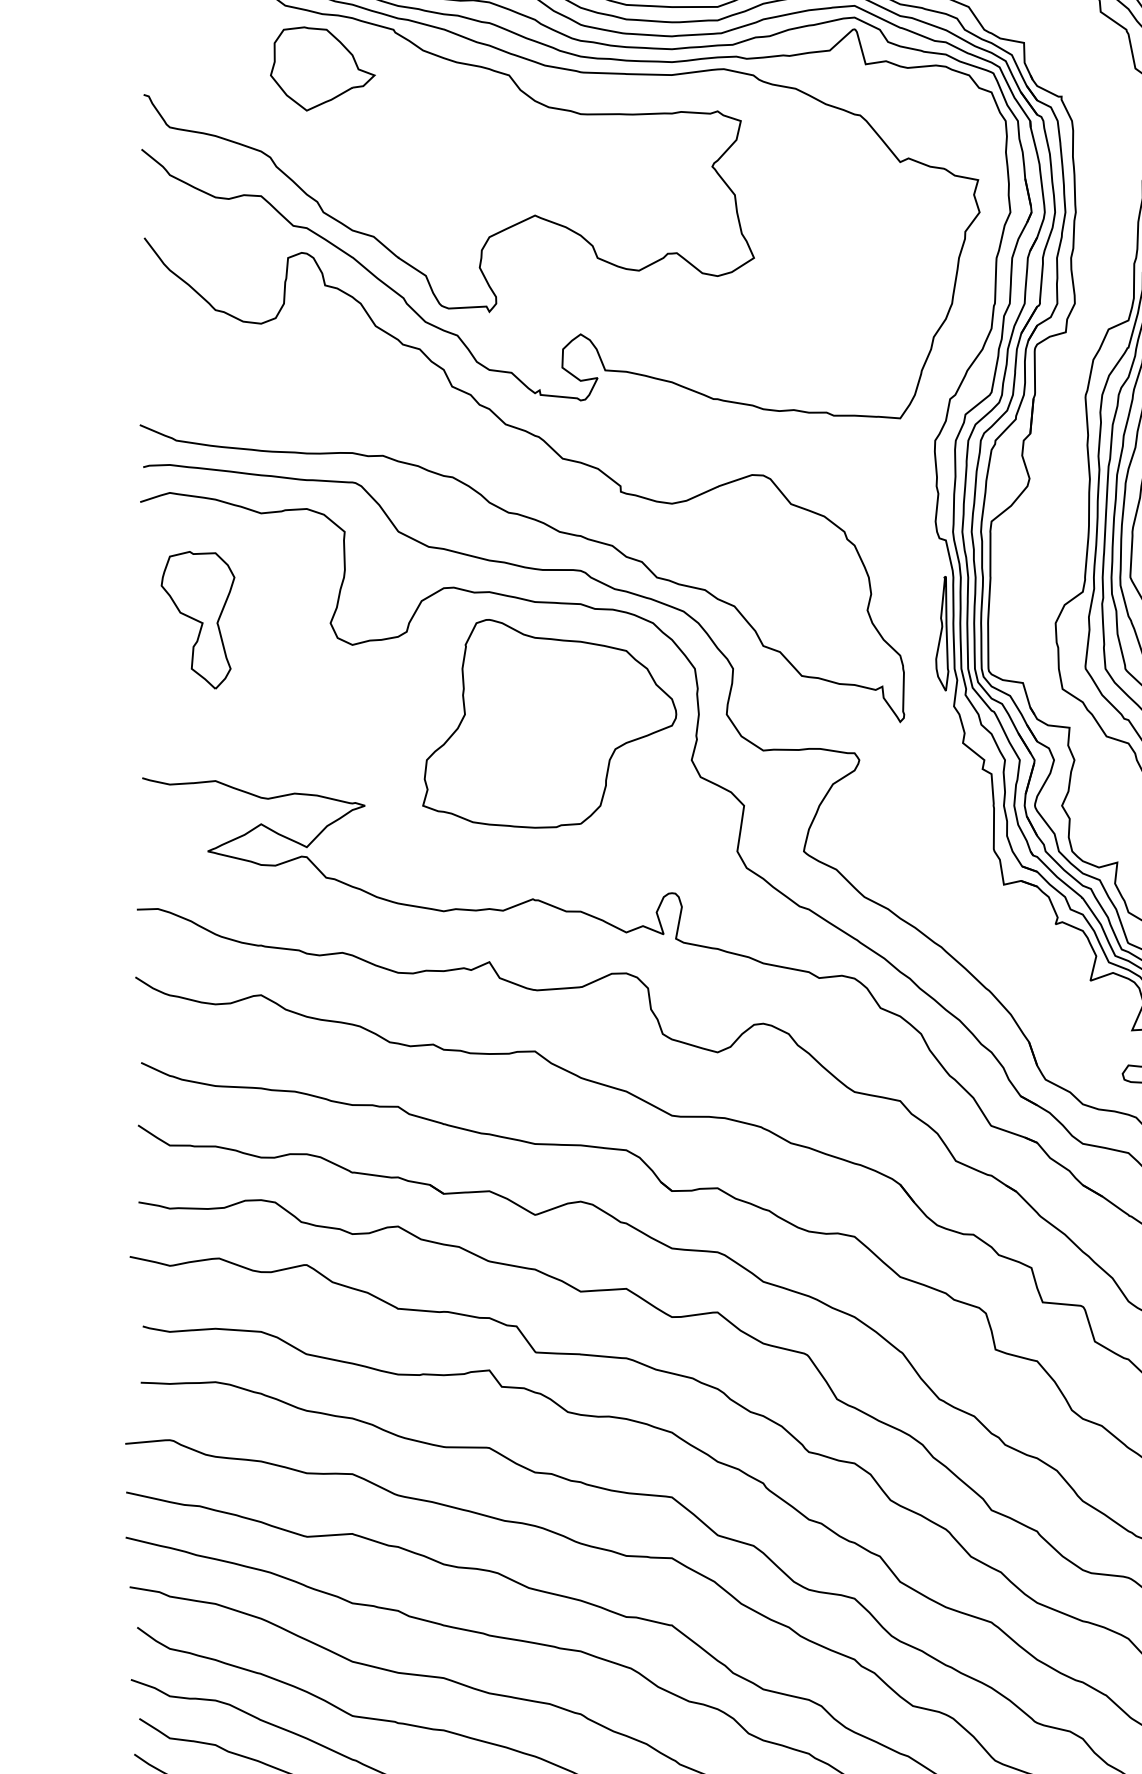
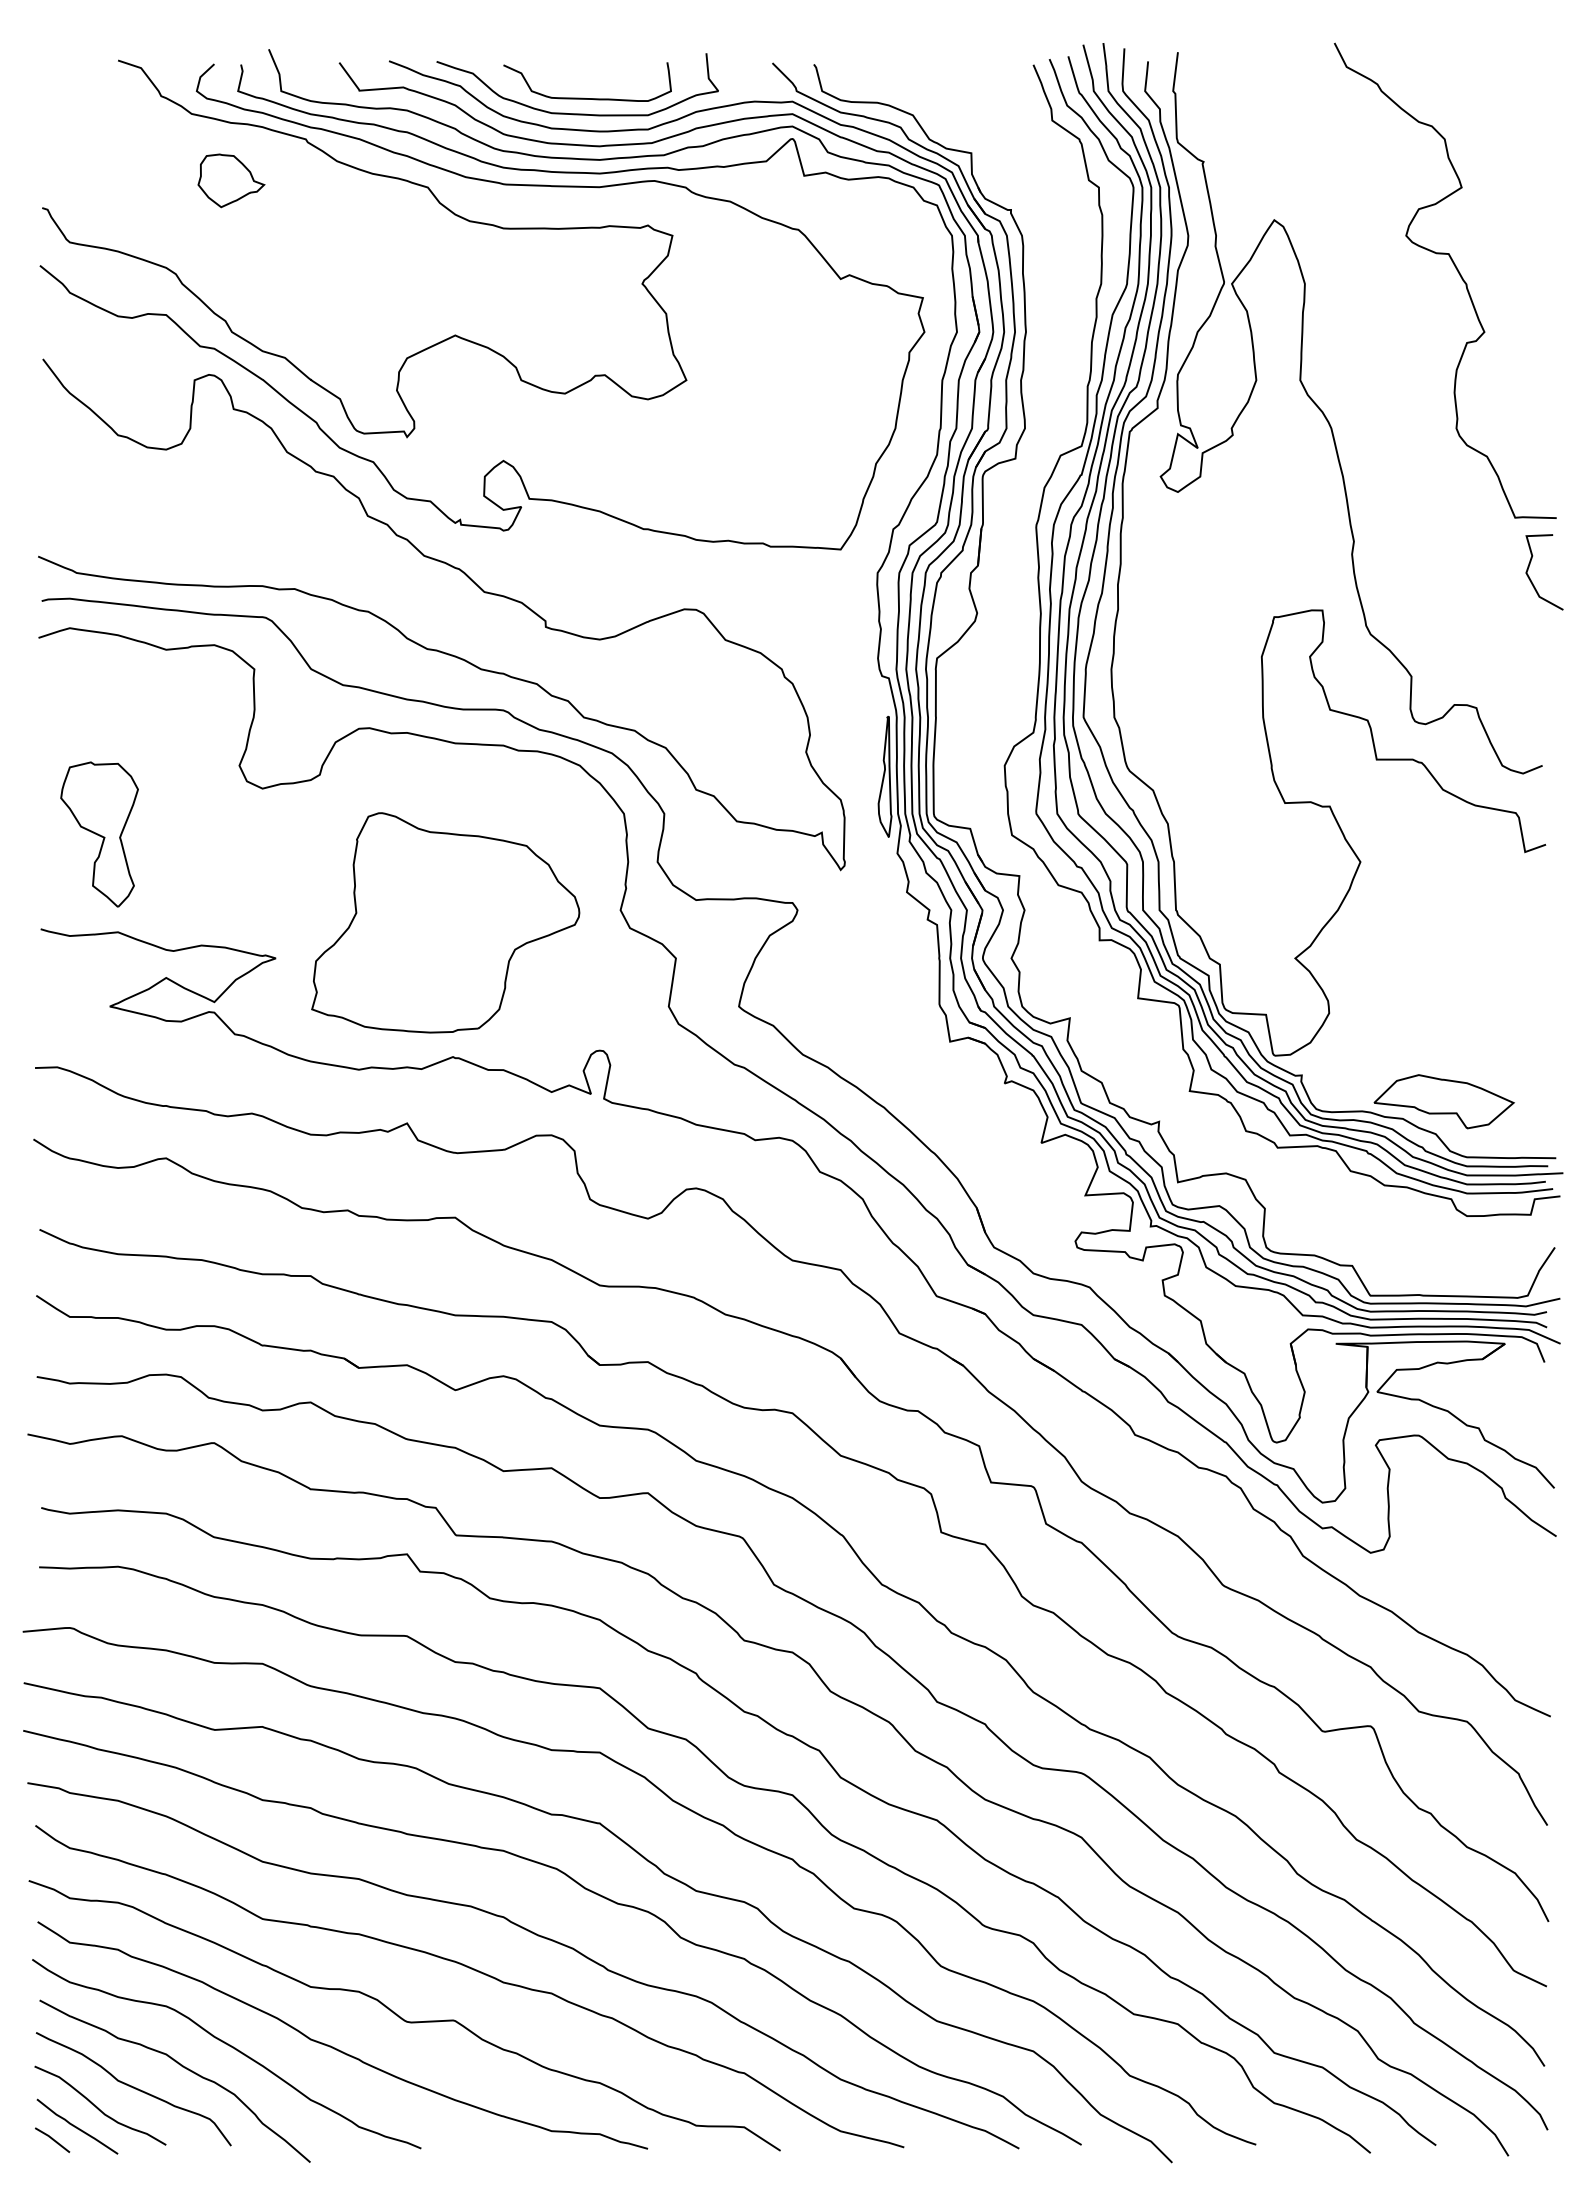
part: (323, 68) -> (231, 180), size x0.6
part: (197, 620) -> (99, 834), moved
part: (549, 723) -> (445, 922), moved

